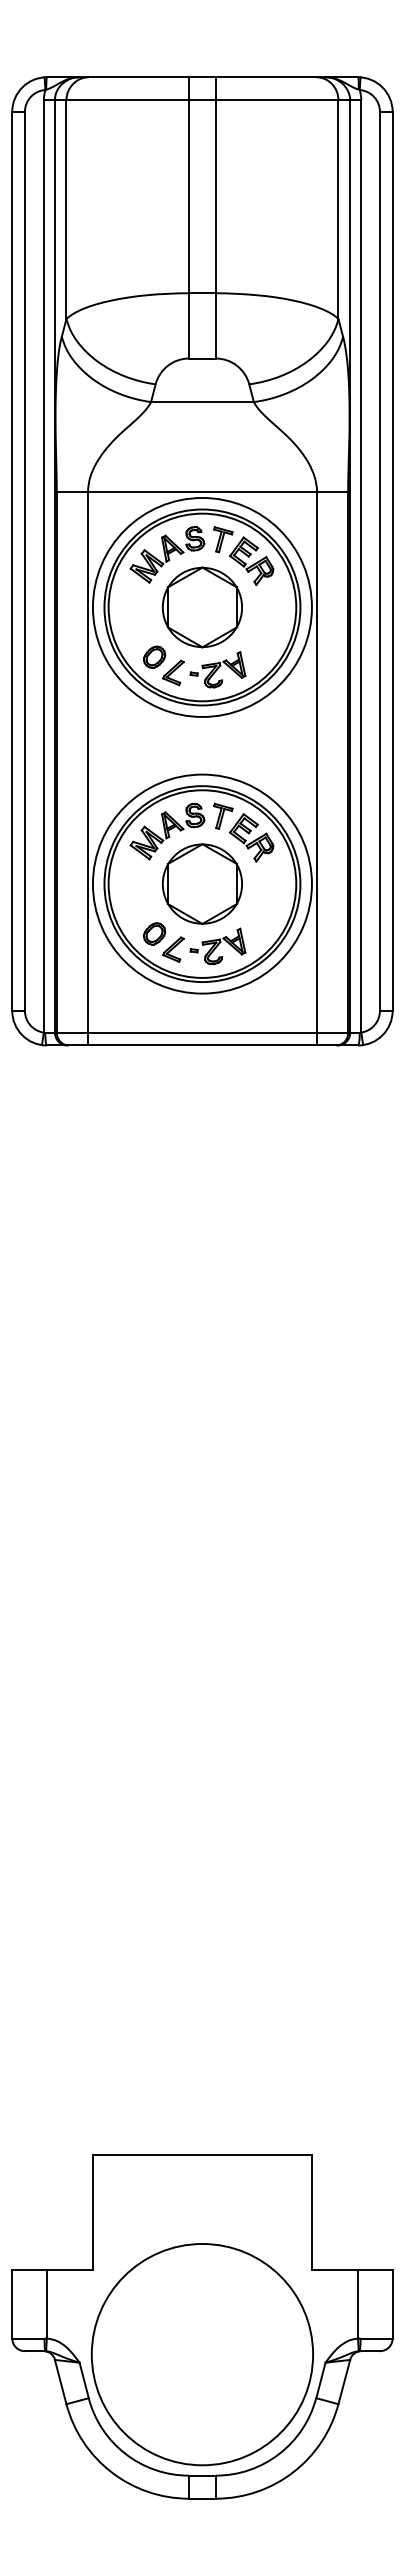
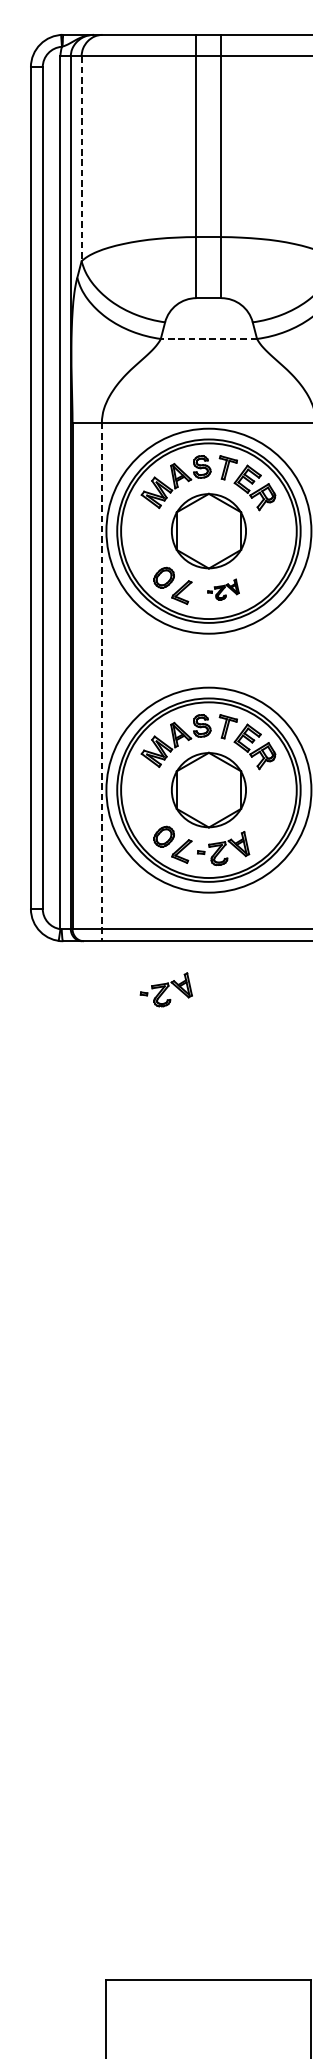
line: (66, 210) -> (81, 159), solid -> dashed
line: (201, 402) -> (208, 339), solid -> dashed
part: (217, 669) -> (223, 589), size x0.6
line: (88, 768) -> (102, 681), solid -> dashed
part: (156, 1097) -> (165, 989), added

